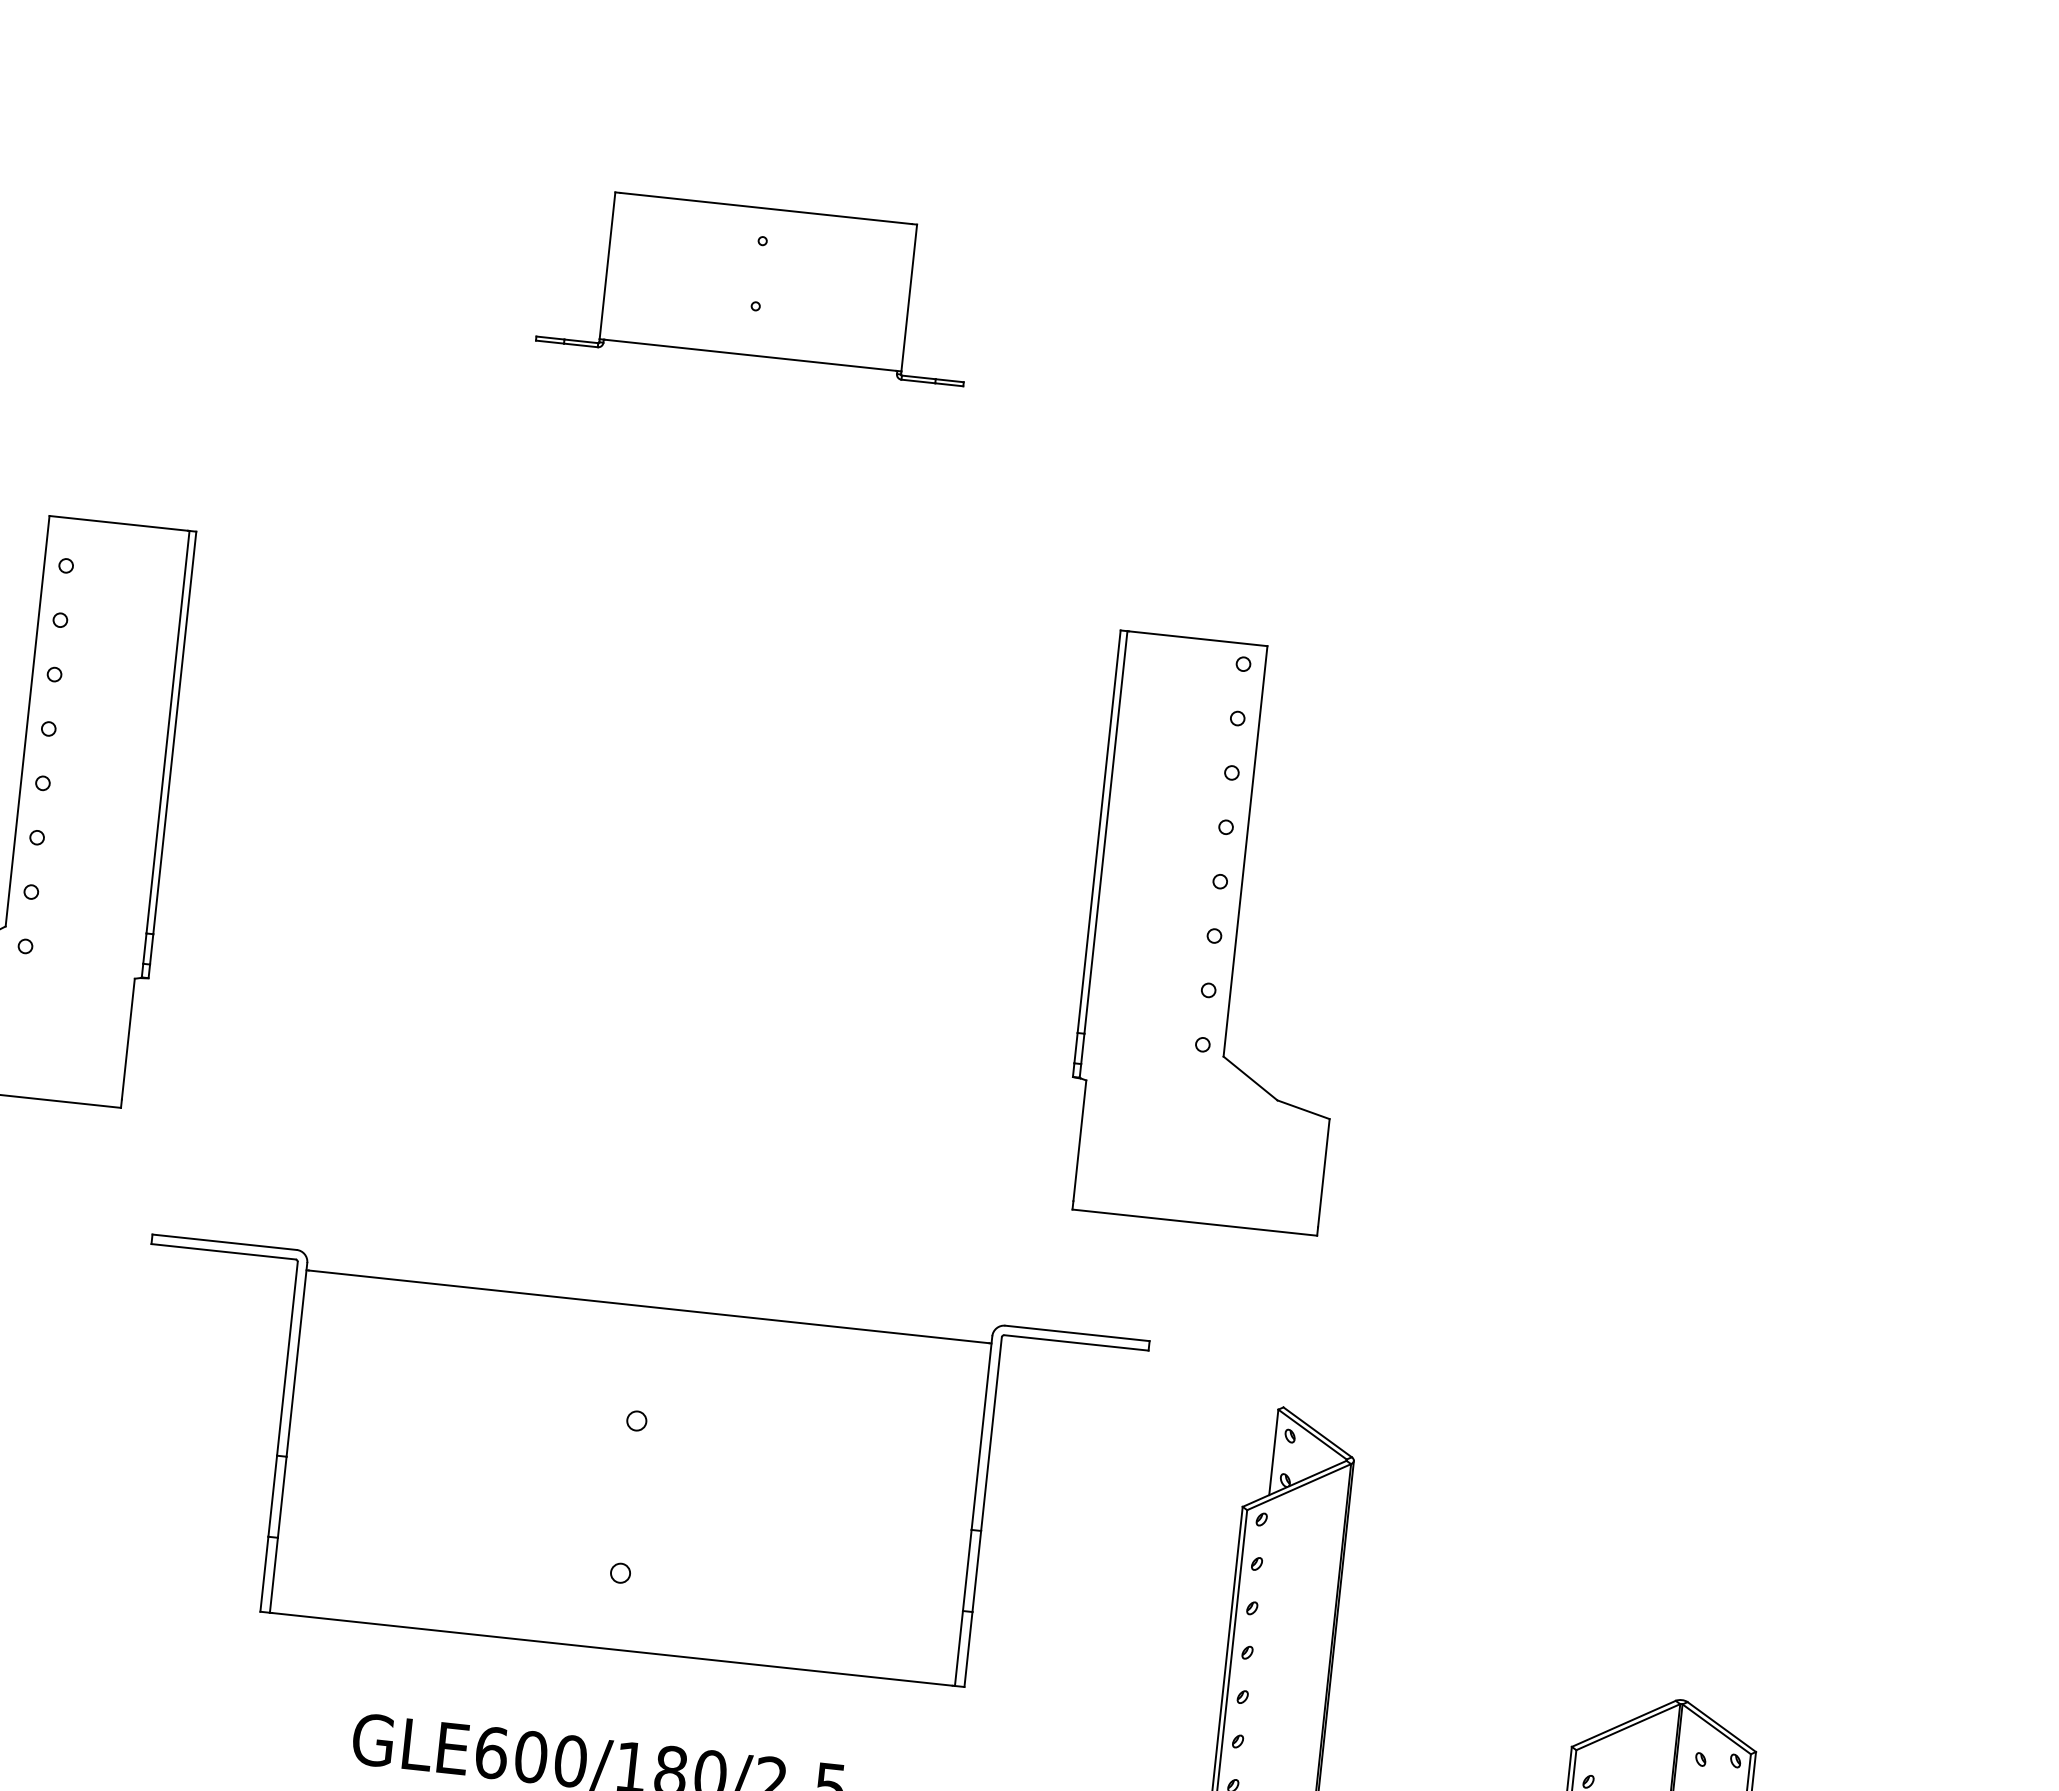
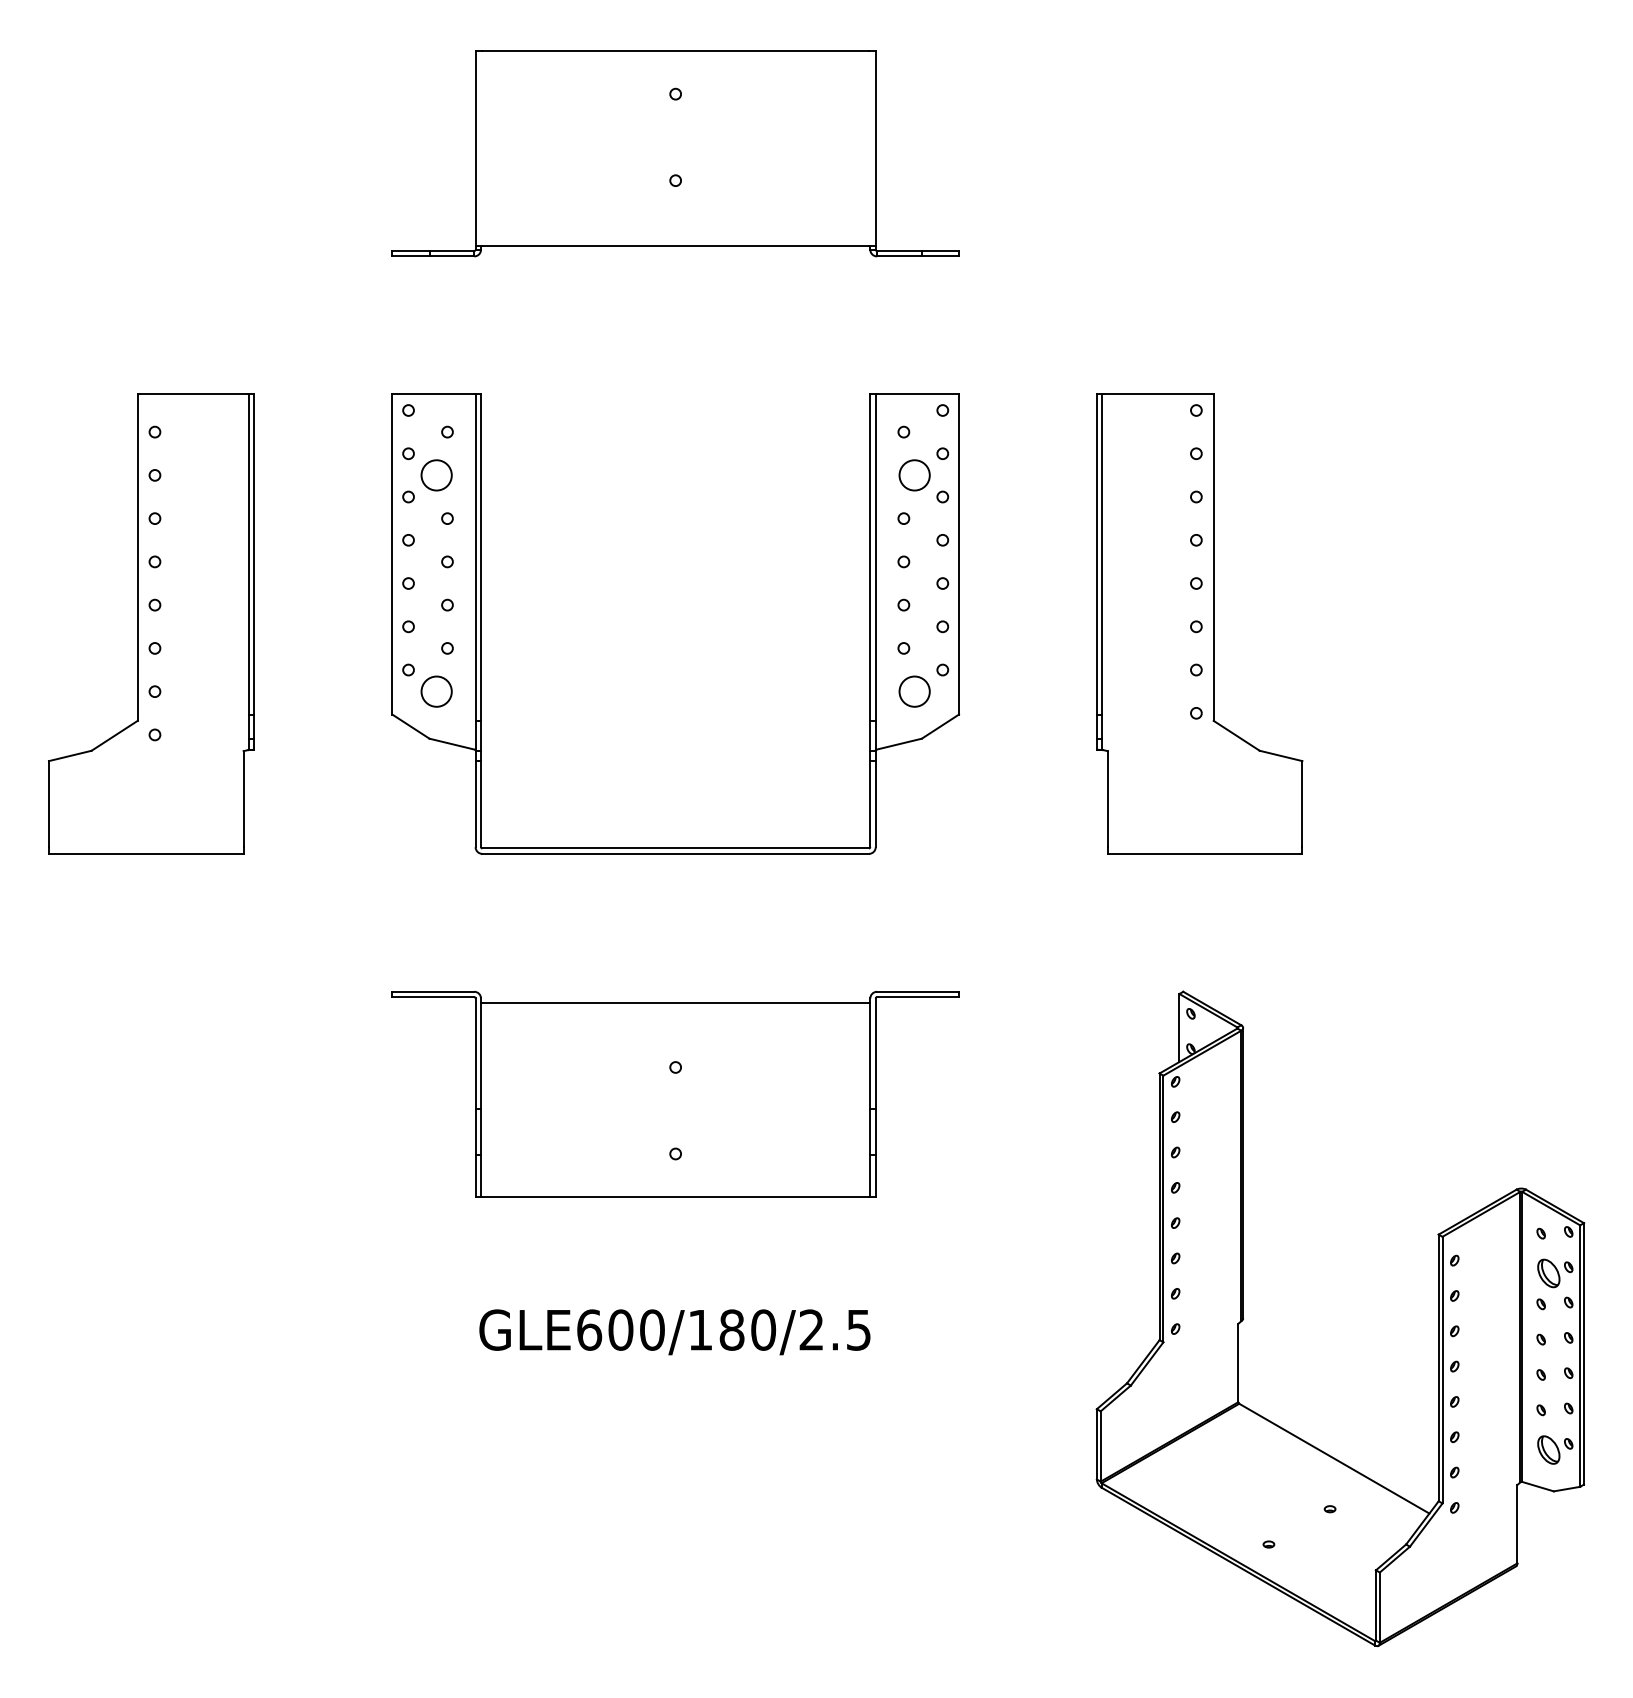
part: (757, 285) -> (675, 153), size x1.67
part: (450, 850) -> (481, 623), added
part: (1218, 932) -> (1199, 623), moved
part: (631, 1467) -> (675, 1093), size x0.71

